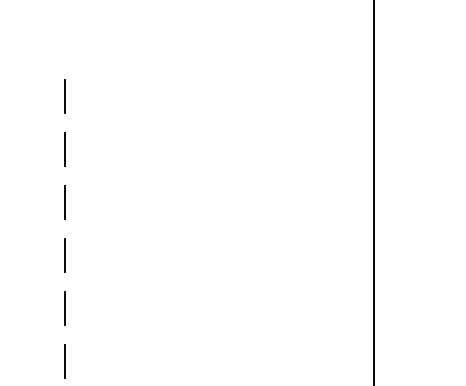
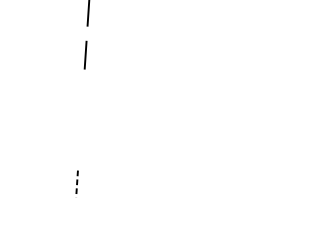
line: (65, 202) -> (82, 97), removed
line: (64, 255) -> (79, 140), removed
line: (65, 308) -> (77, 183), solid -> dashed
line: (65, 361) -> (74, 226), removed

